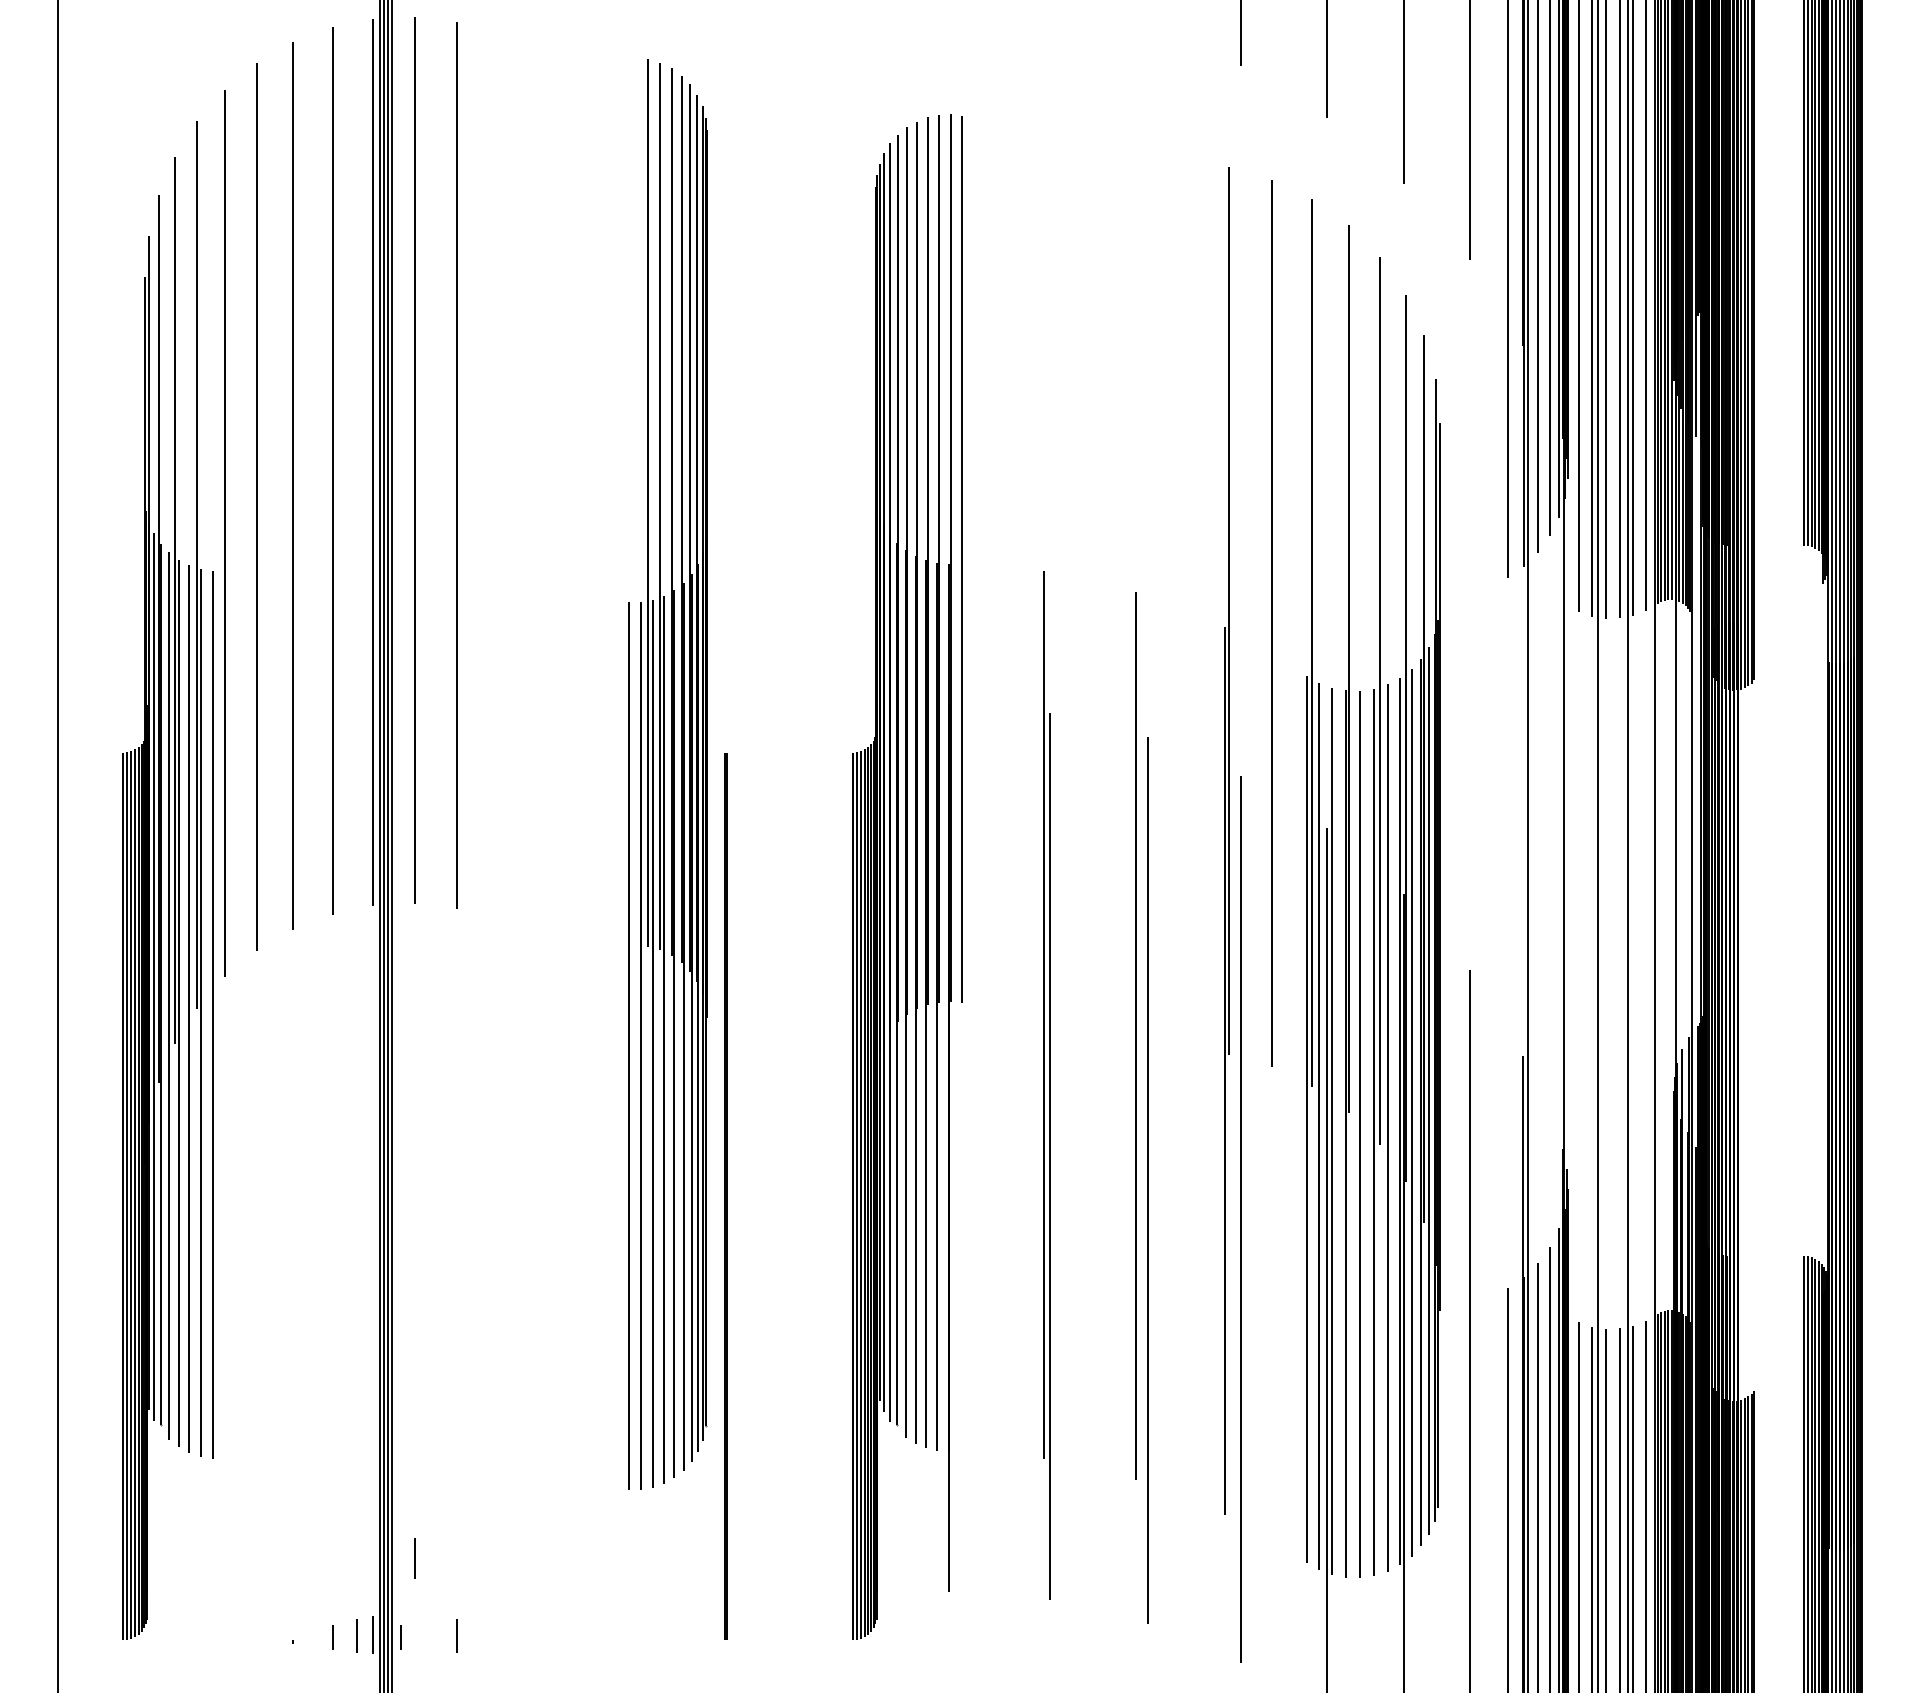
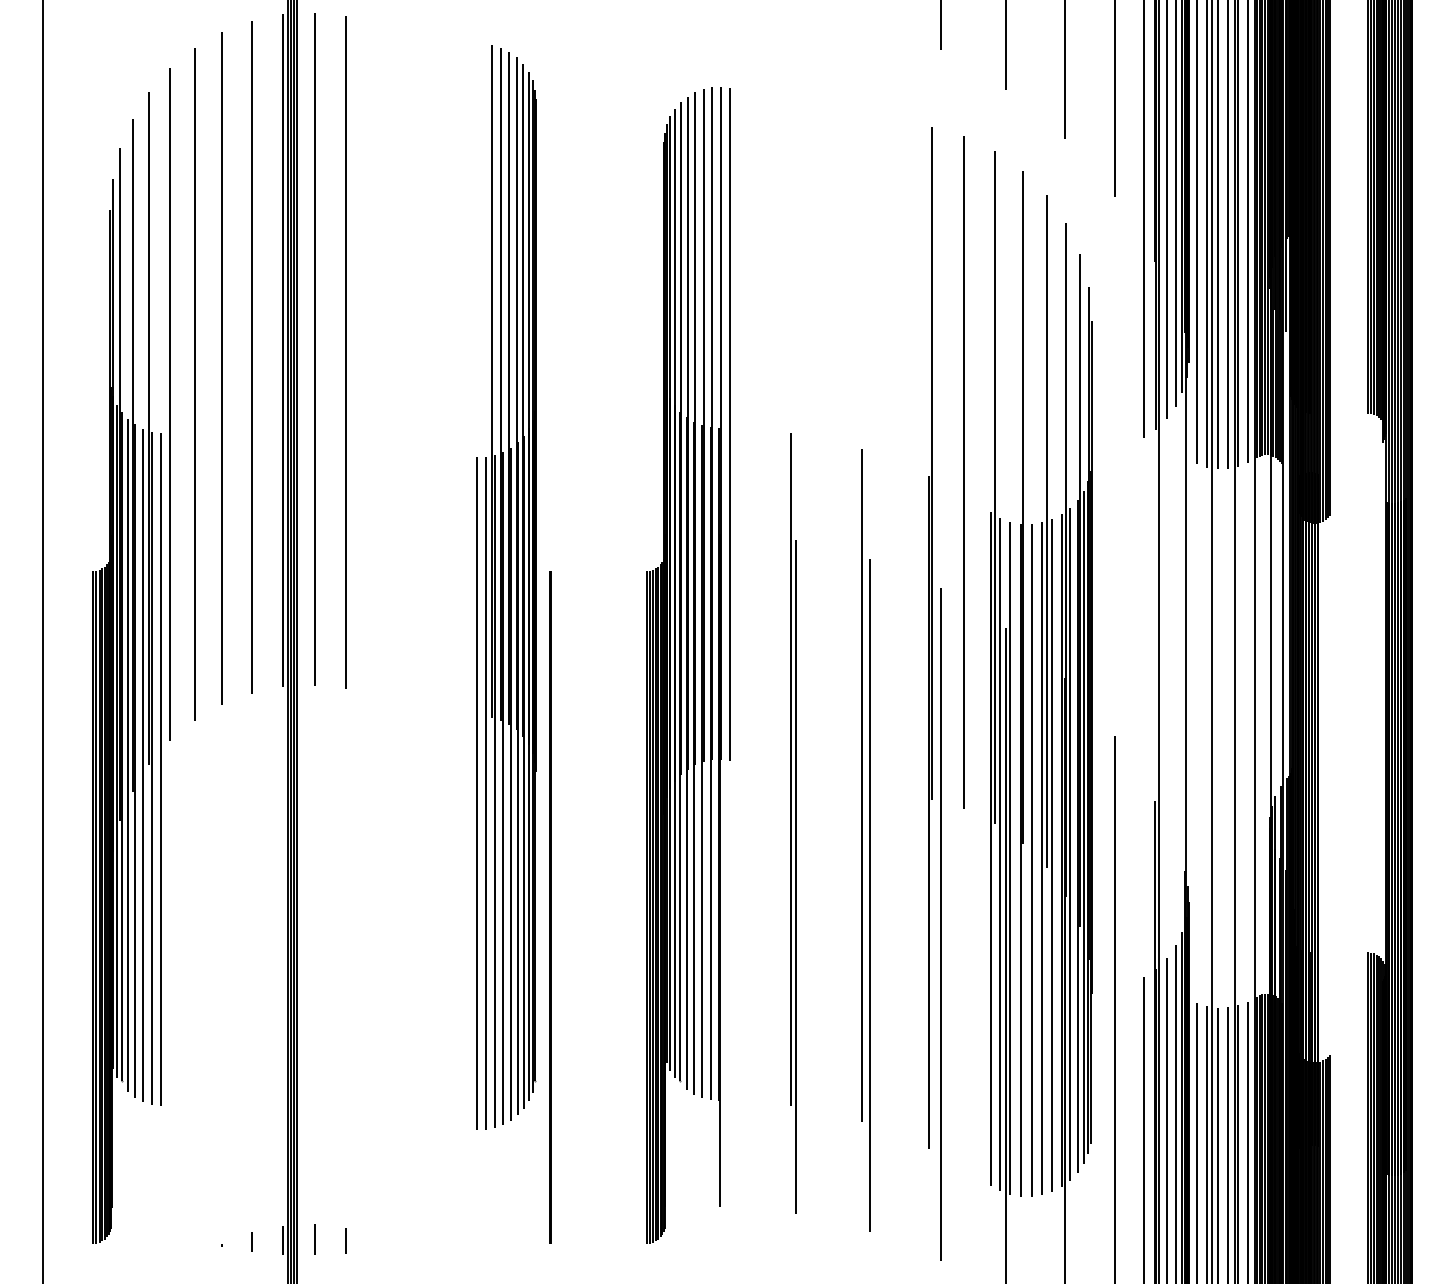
line: (414, 1558) -> (314, 1239), moved
line: (356, 1635) -> (270, 1240), removed
line: (400, 1637) -> (303, 1241), removed

